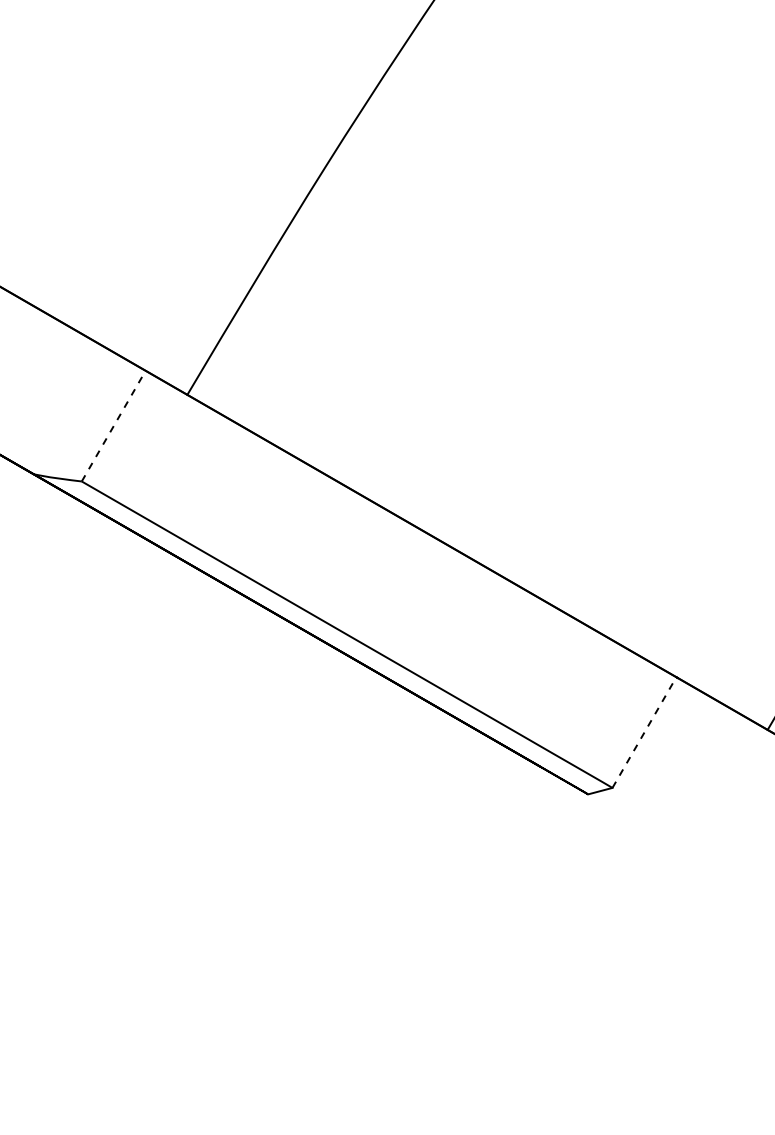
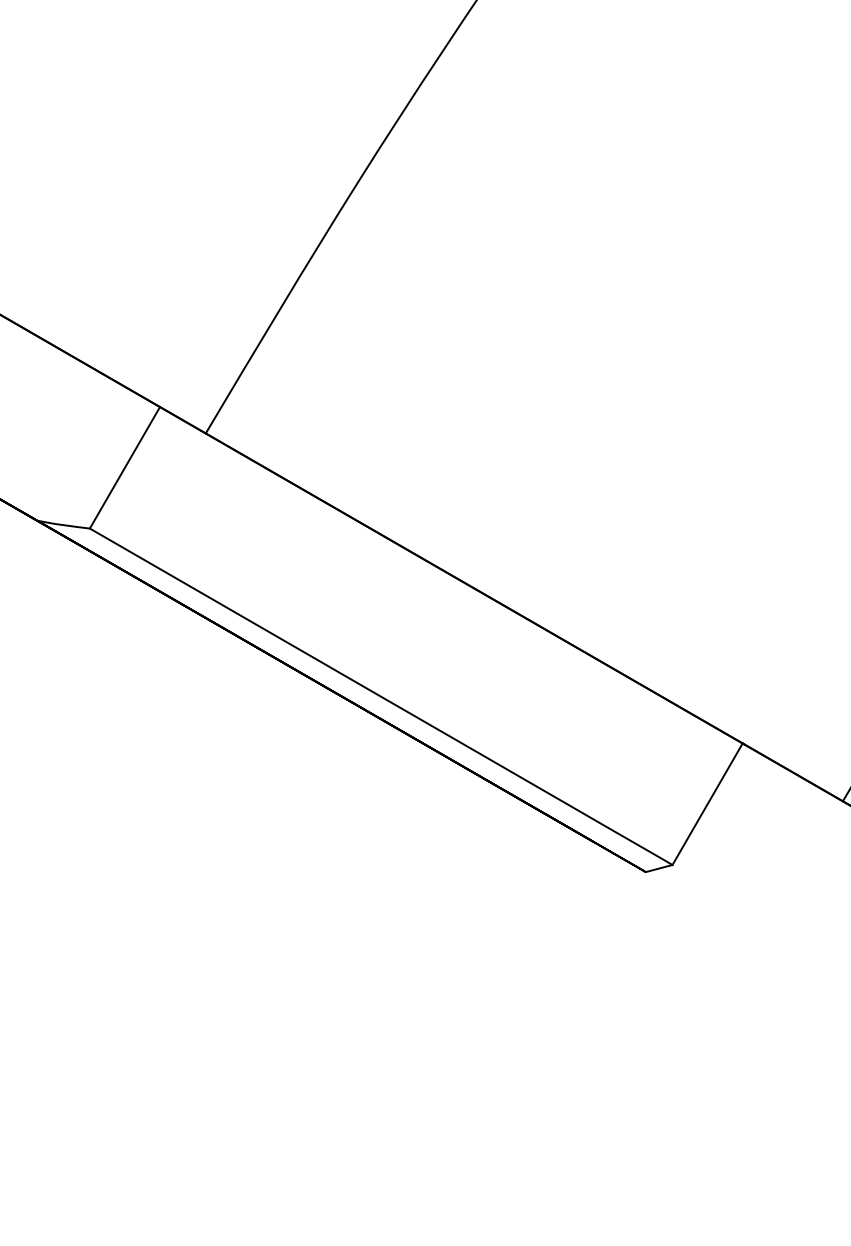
line: (113, 426) -> (124, 468), dashed -> solid
line: (644, 732) -> (707, 804), dashed -> solid

